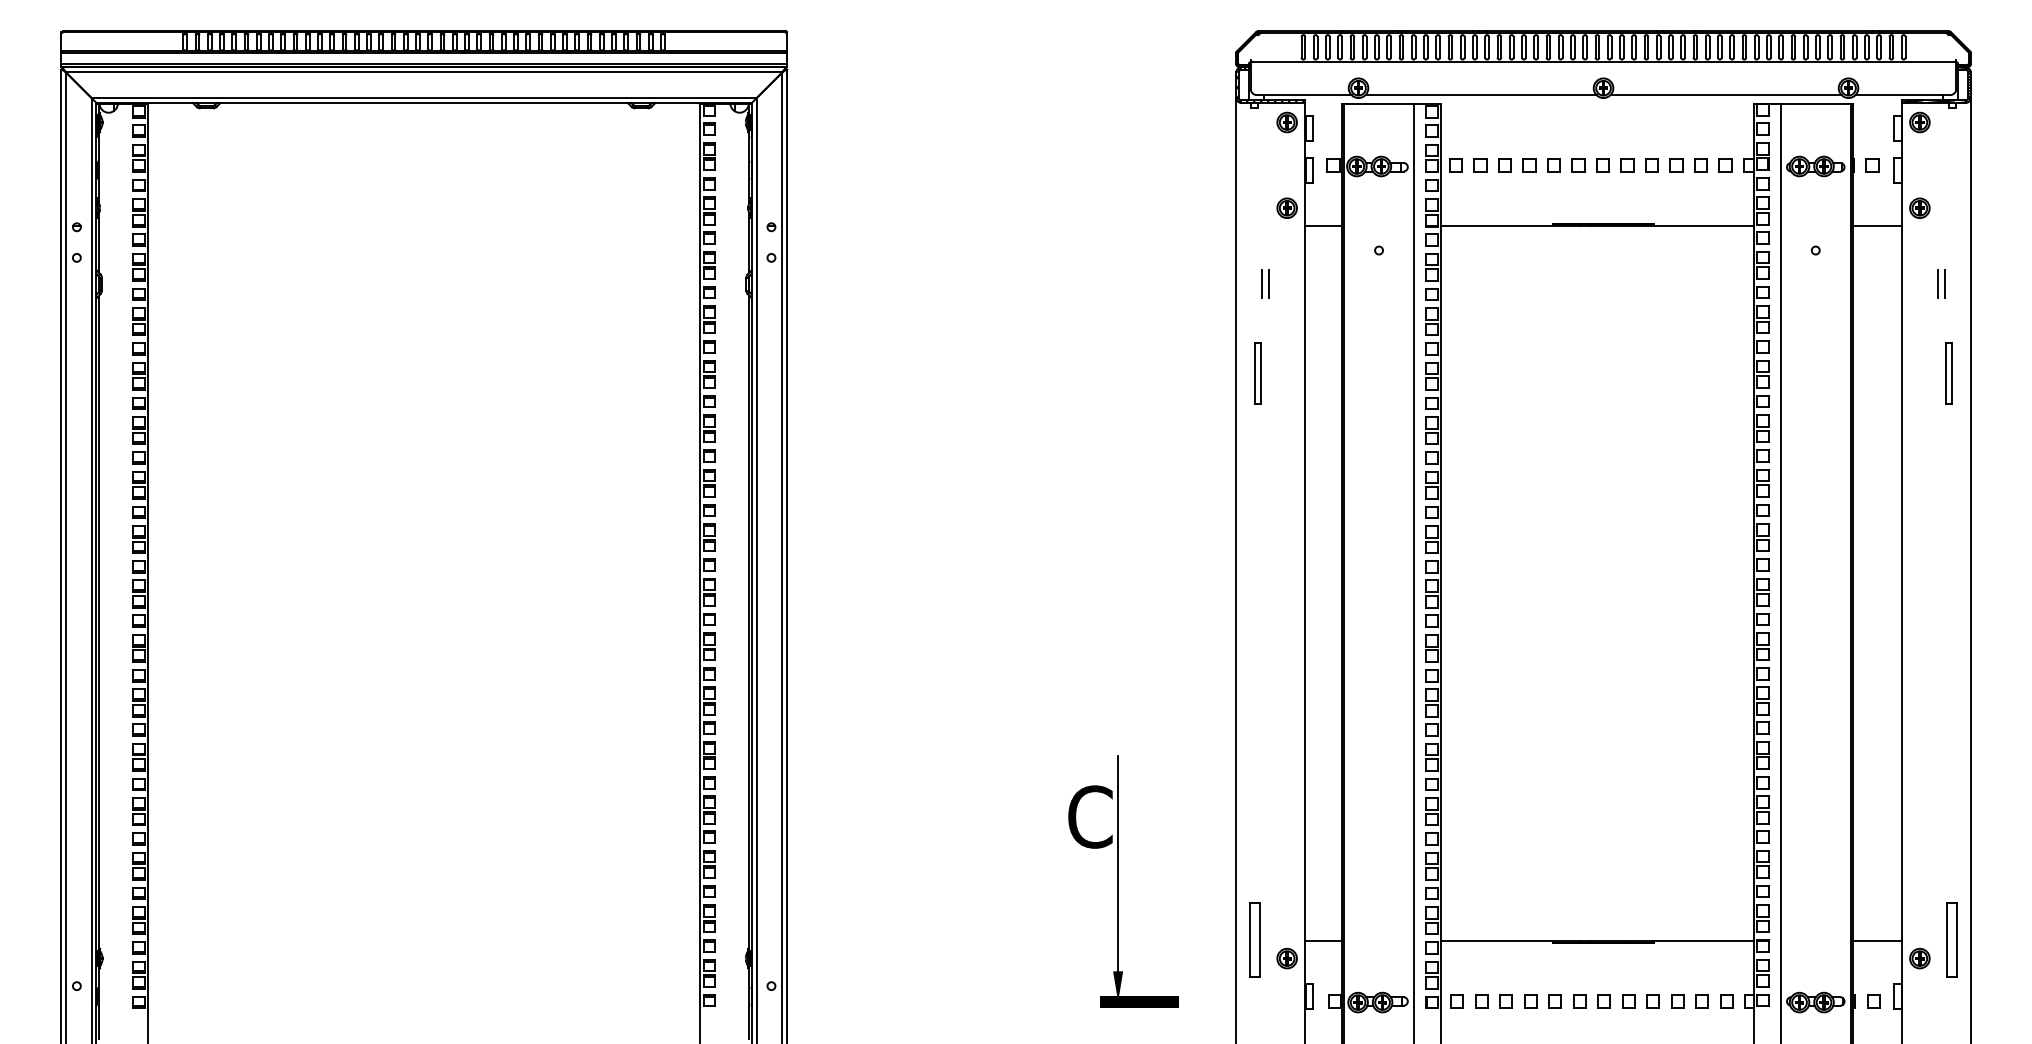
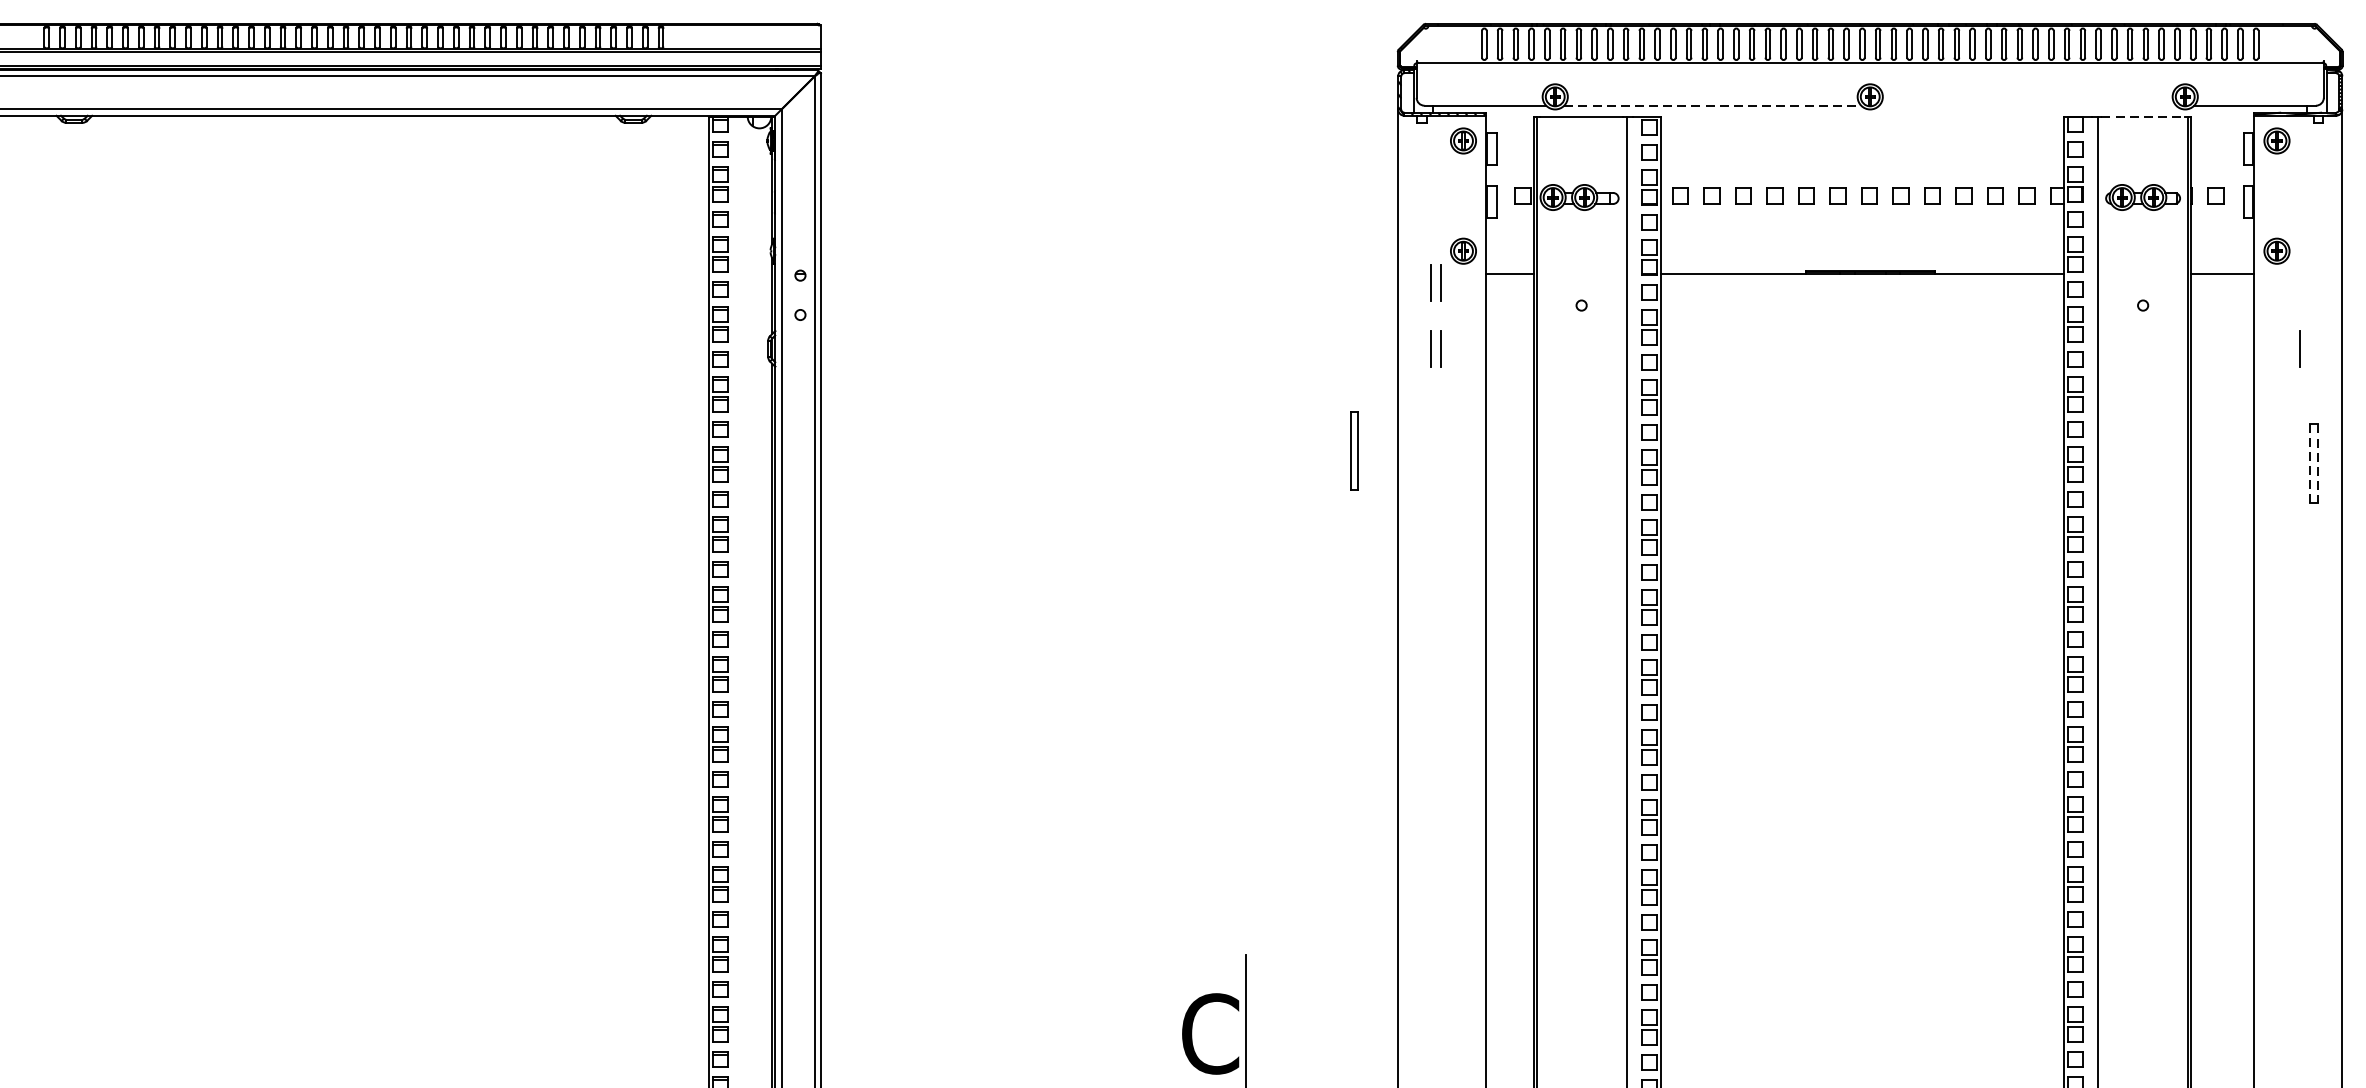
line: (1481, 95) -> (1713, 106), solid -> dashed
line: (1725, 95) -> (2027, 106), removed
line: (1816, 103) -> (2144, 116), solid -> dashed
part: (1265, 232) -> (1435, 282), added
line: (1945, 284) -> (2309, 349), removed
part: (1257, 373) -> (1353, 450), moved
line: (1945, 373) -> (2309, 463), solid -> dashed
line: (1951, 373) -> (2317, 463), solid -> dashed

